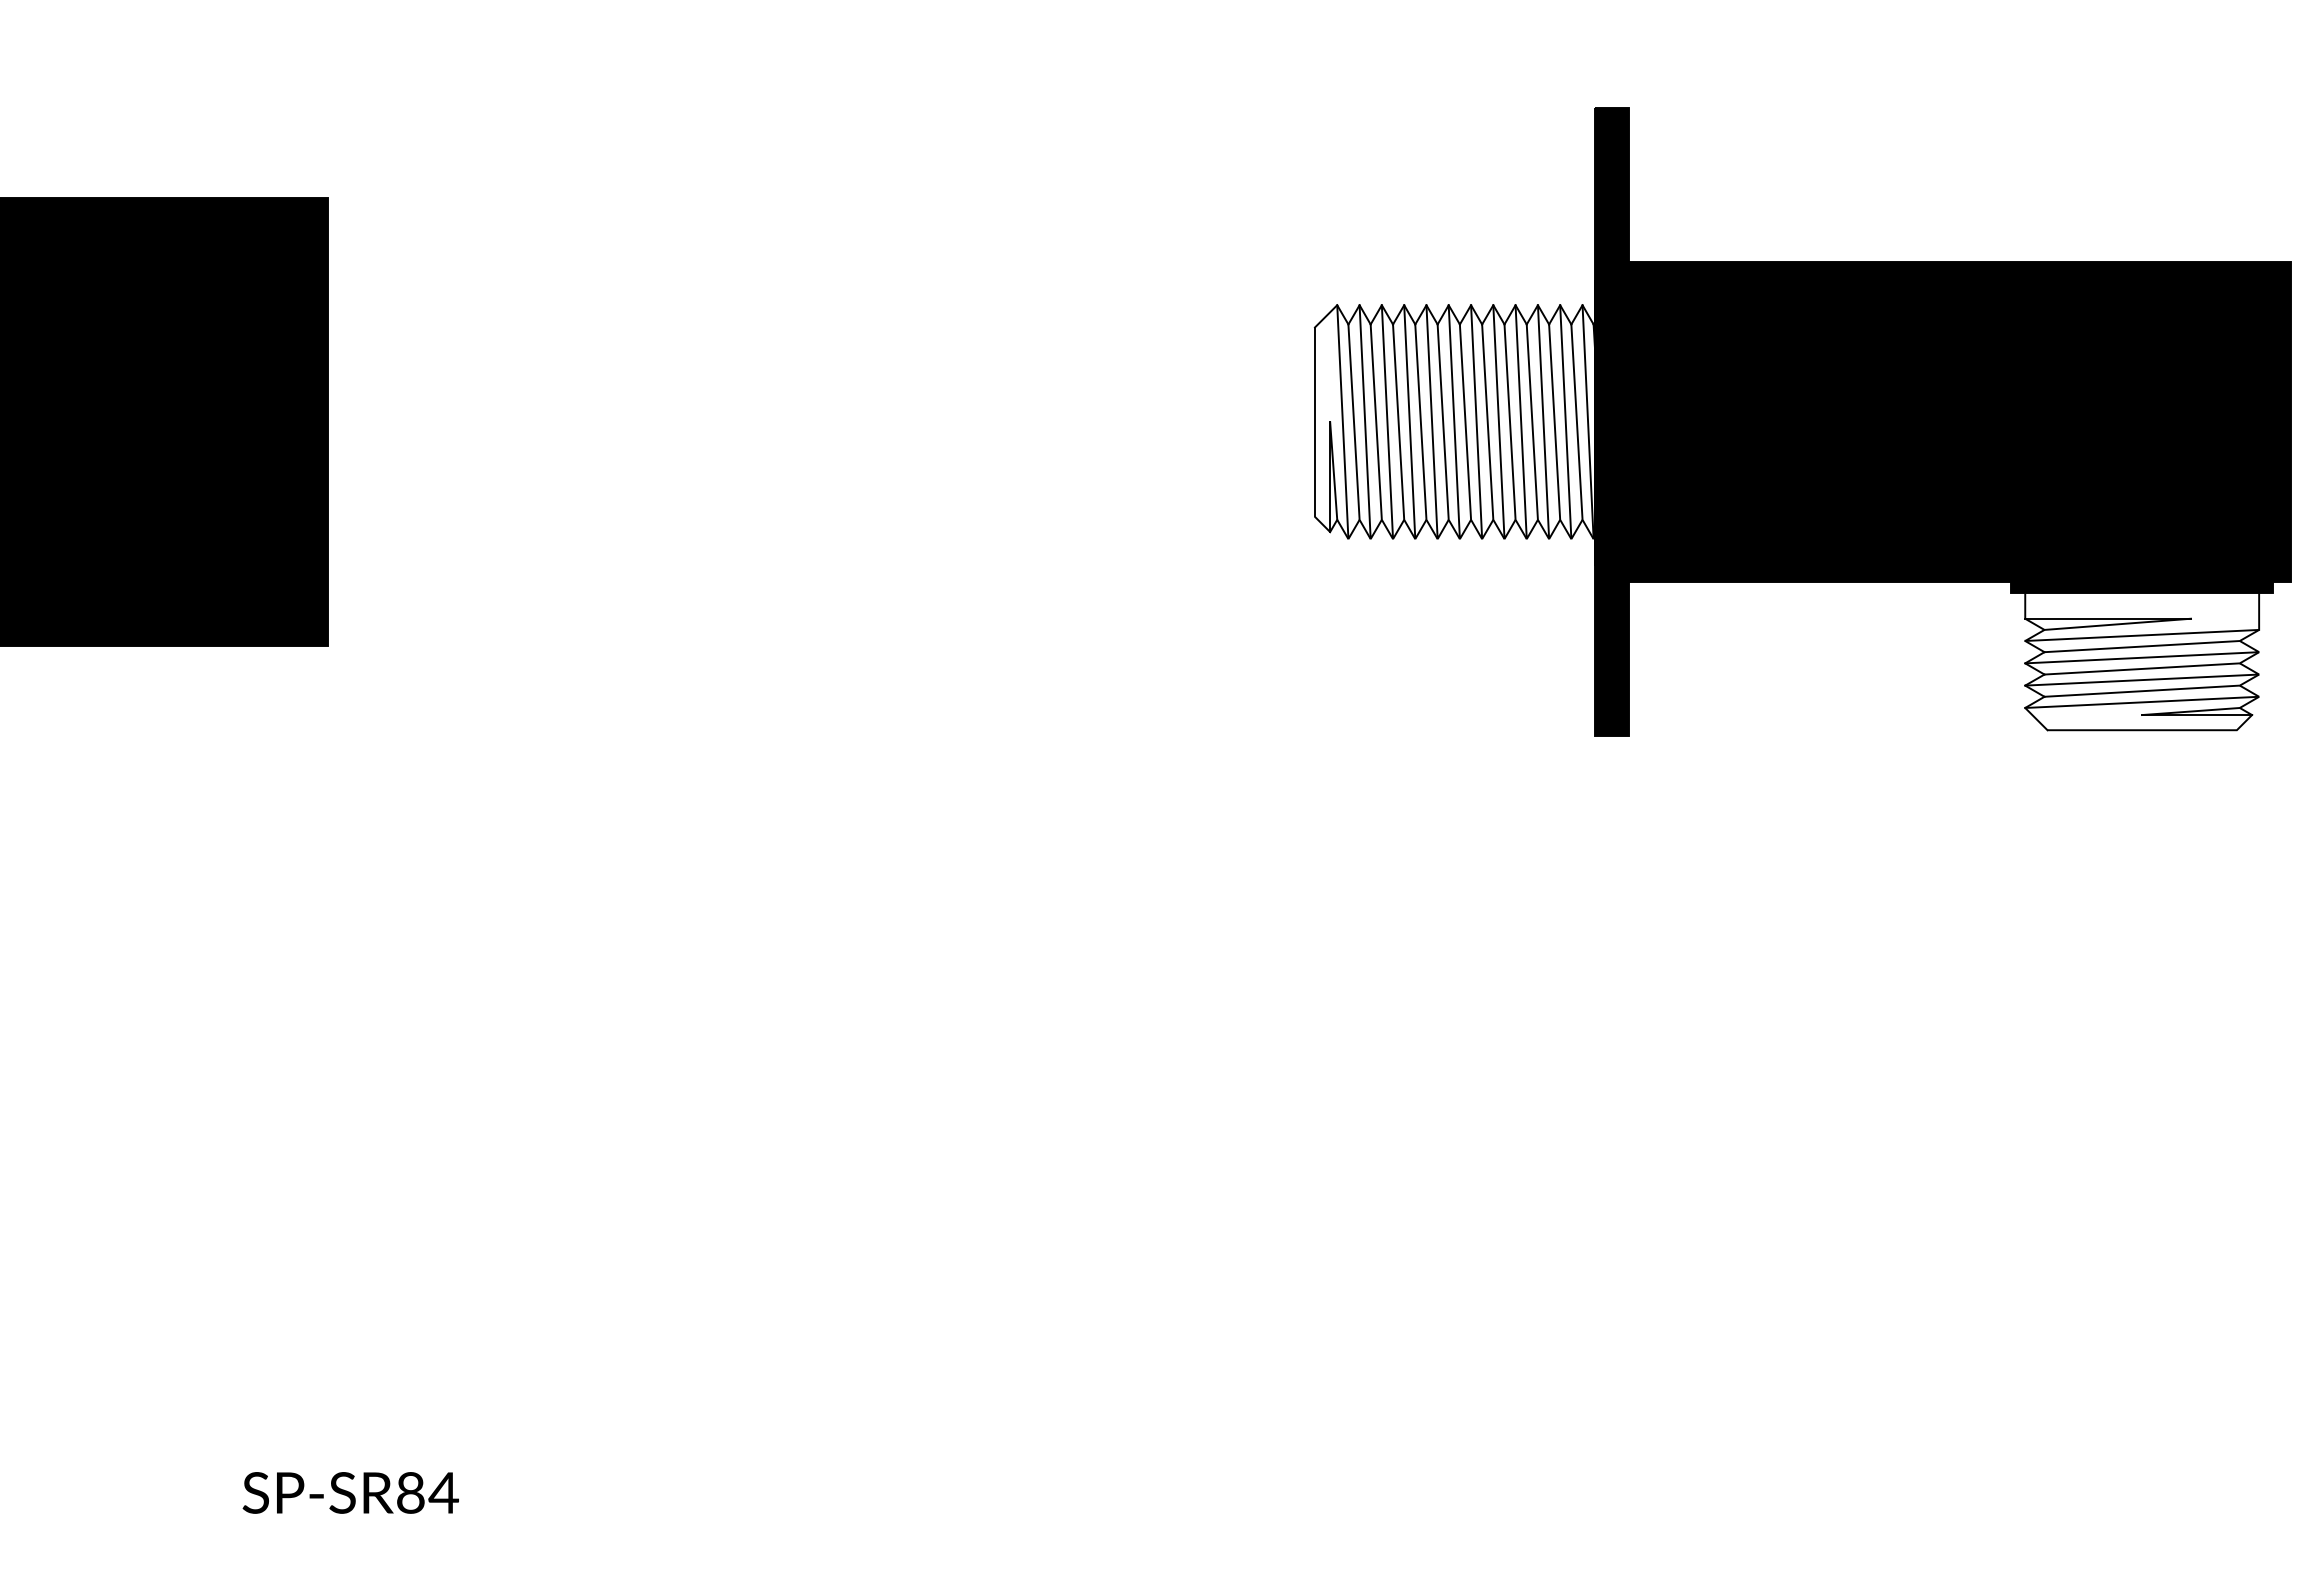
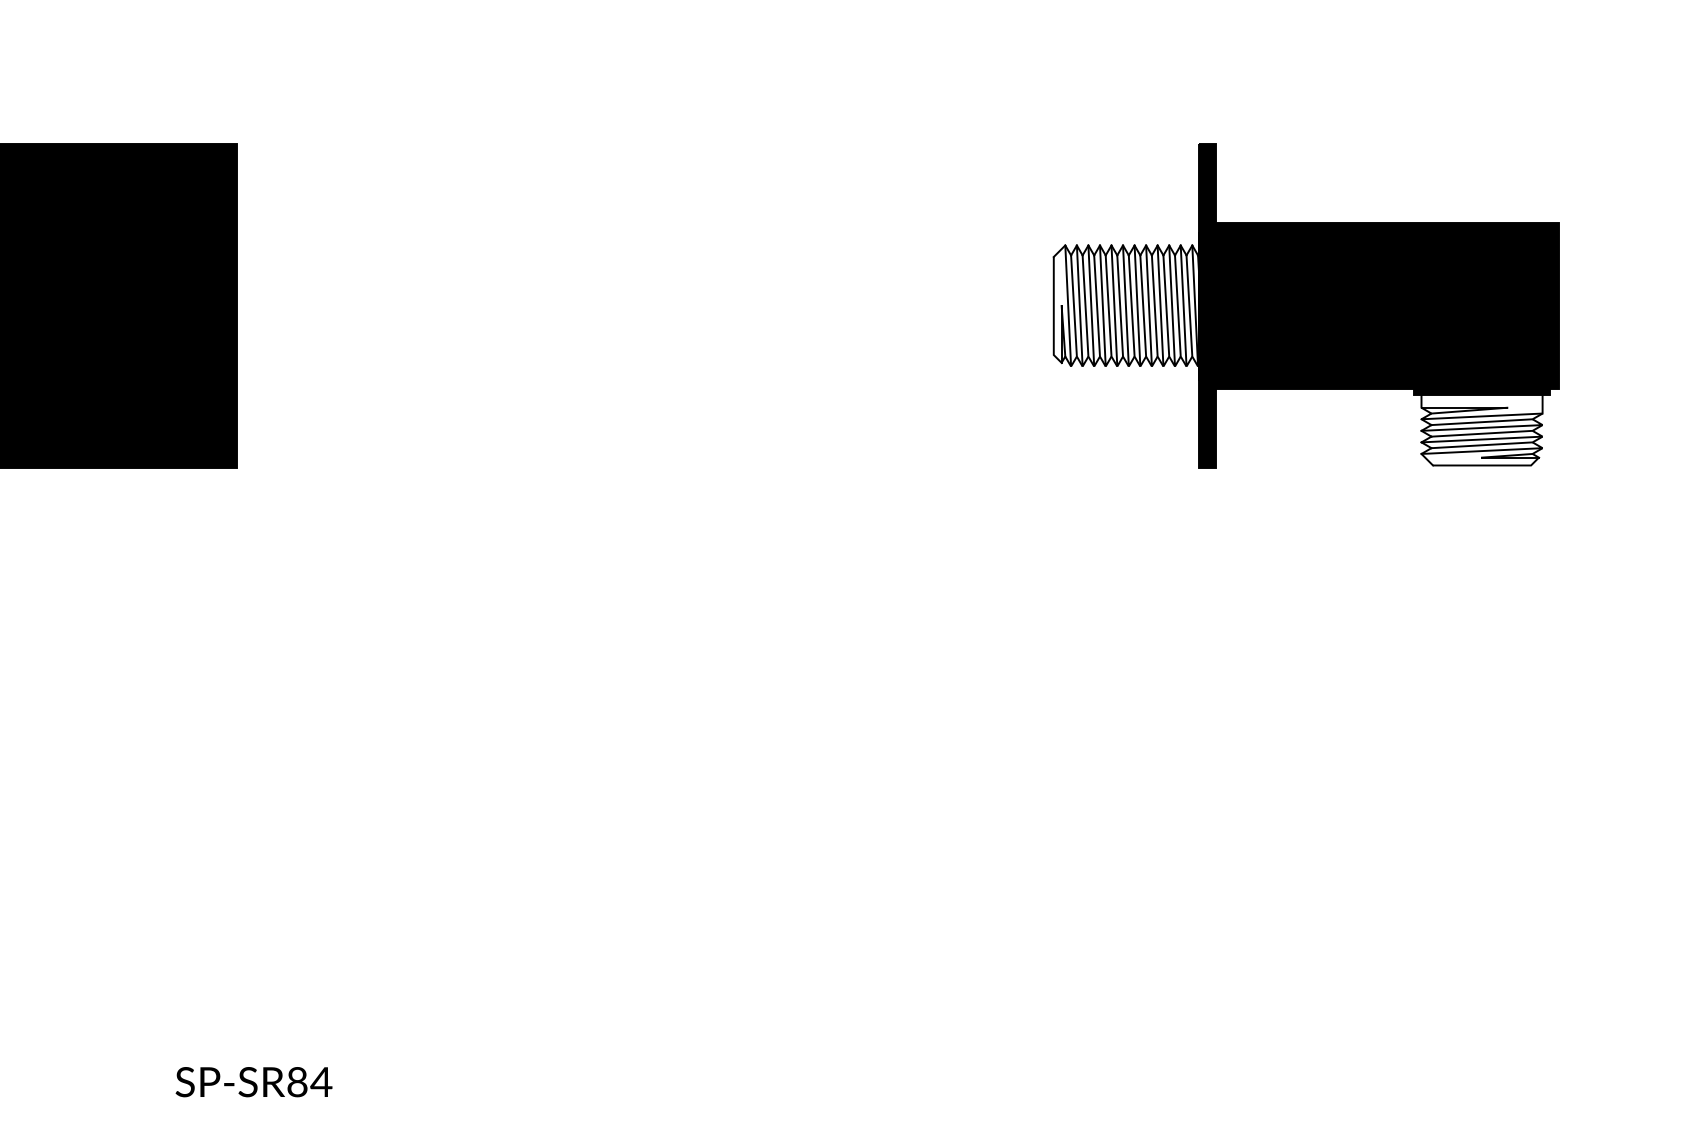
part: (1802, 421) -> (1306, 305), size x0.71

